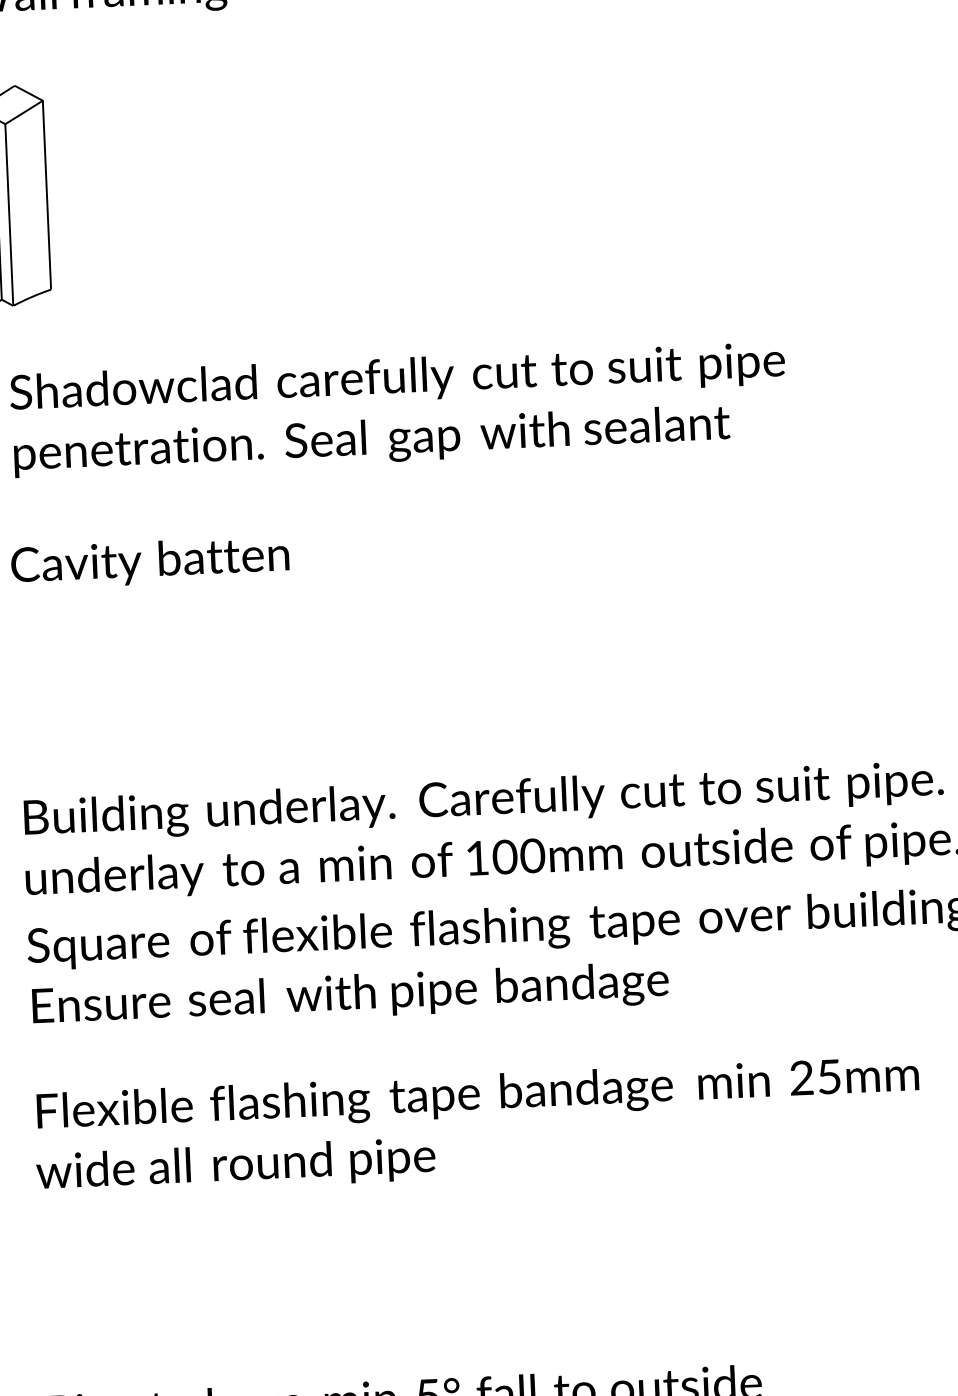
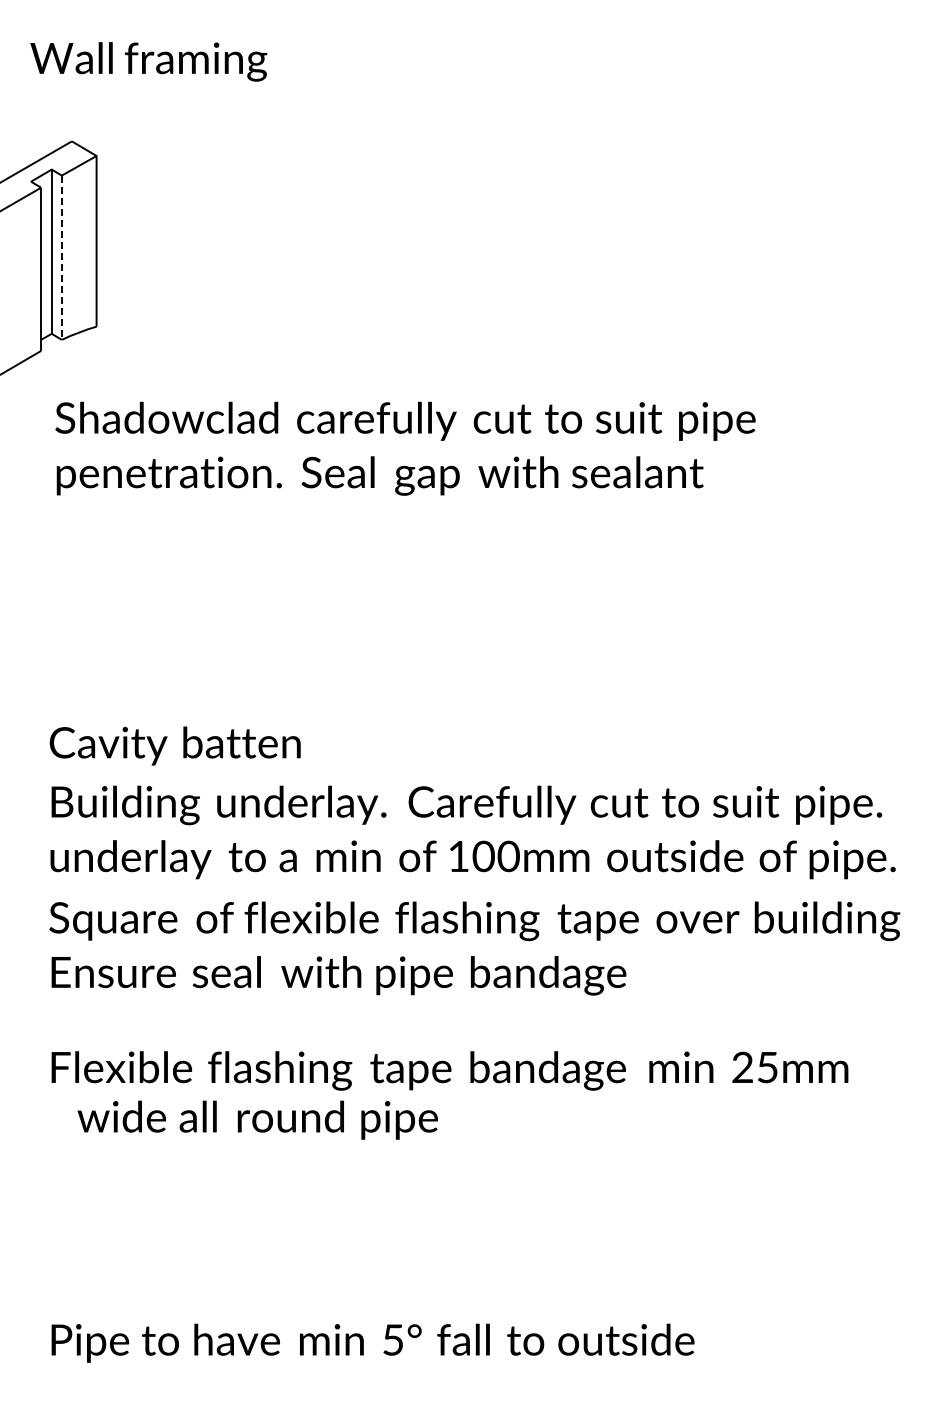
line: (8, 215) -> (61, 258), solid -> dashed
text: (149, 562) -> (174, 745), moved
text: (235, 1165) -> (257, 1119), moved

